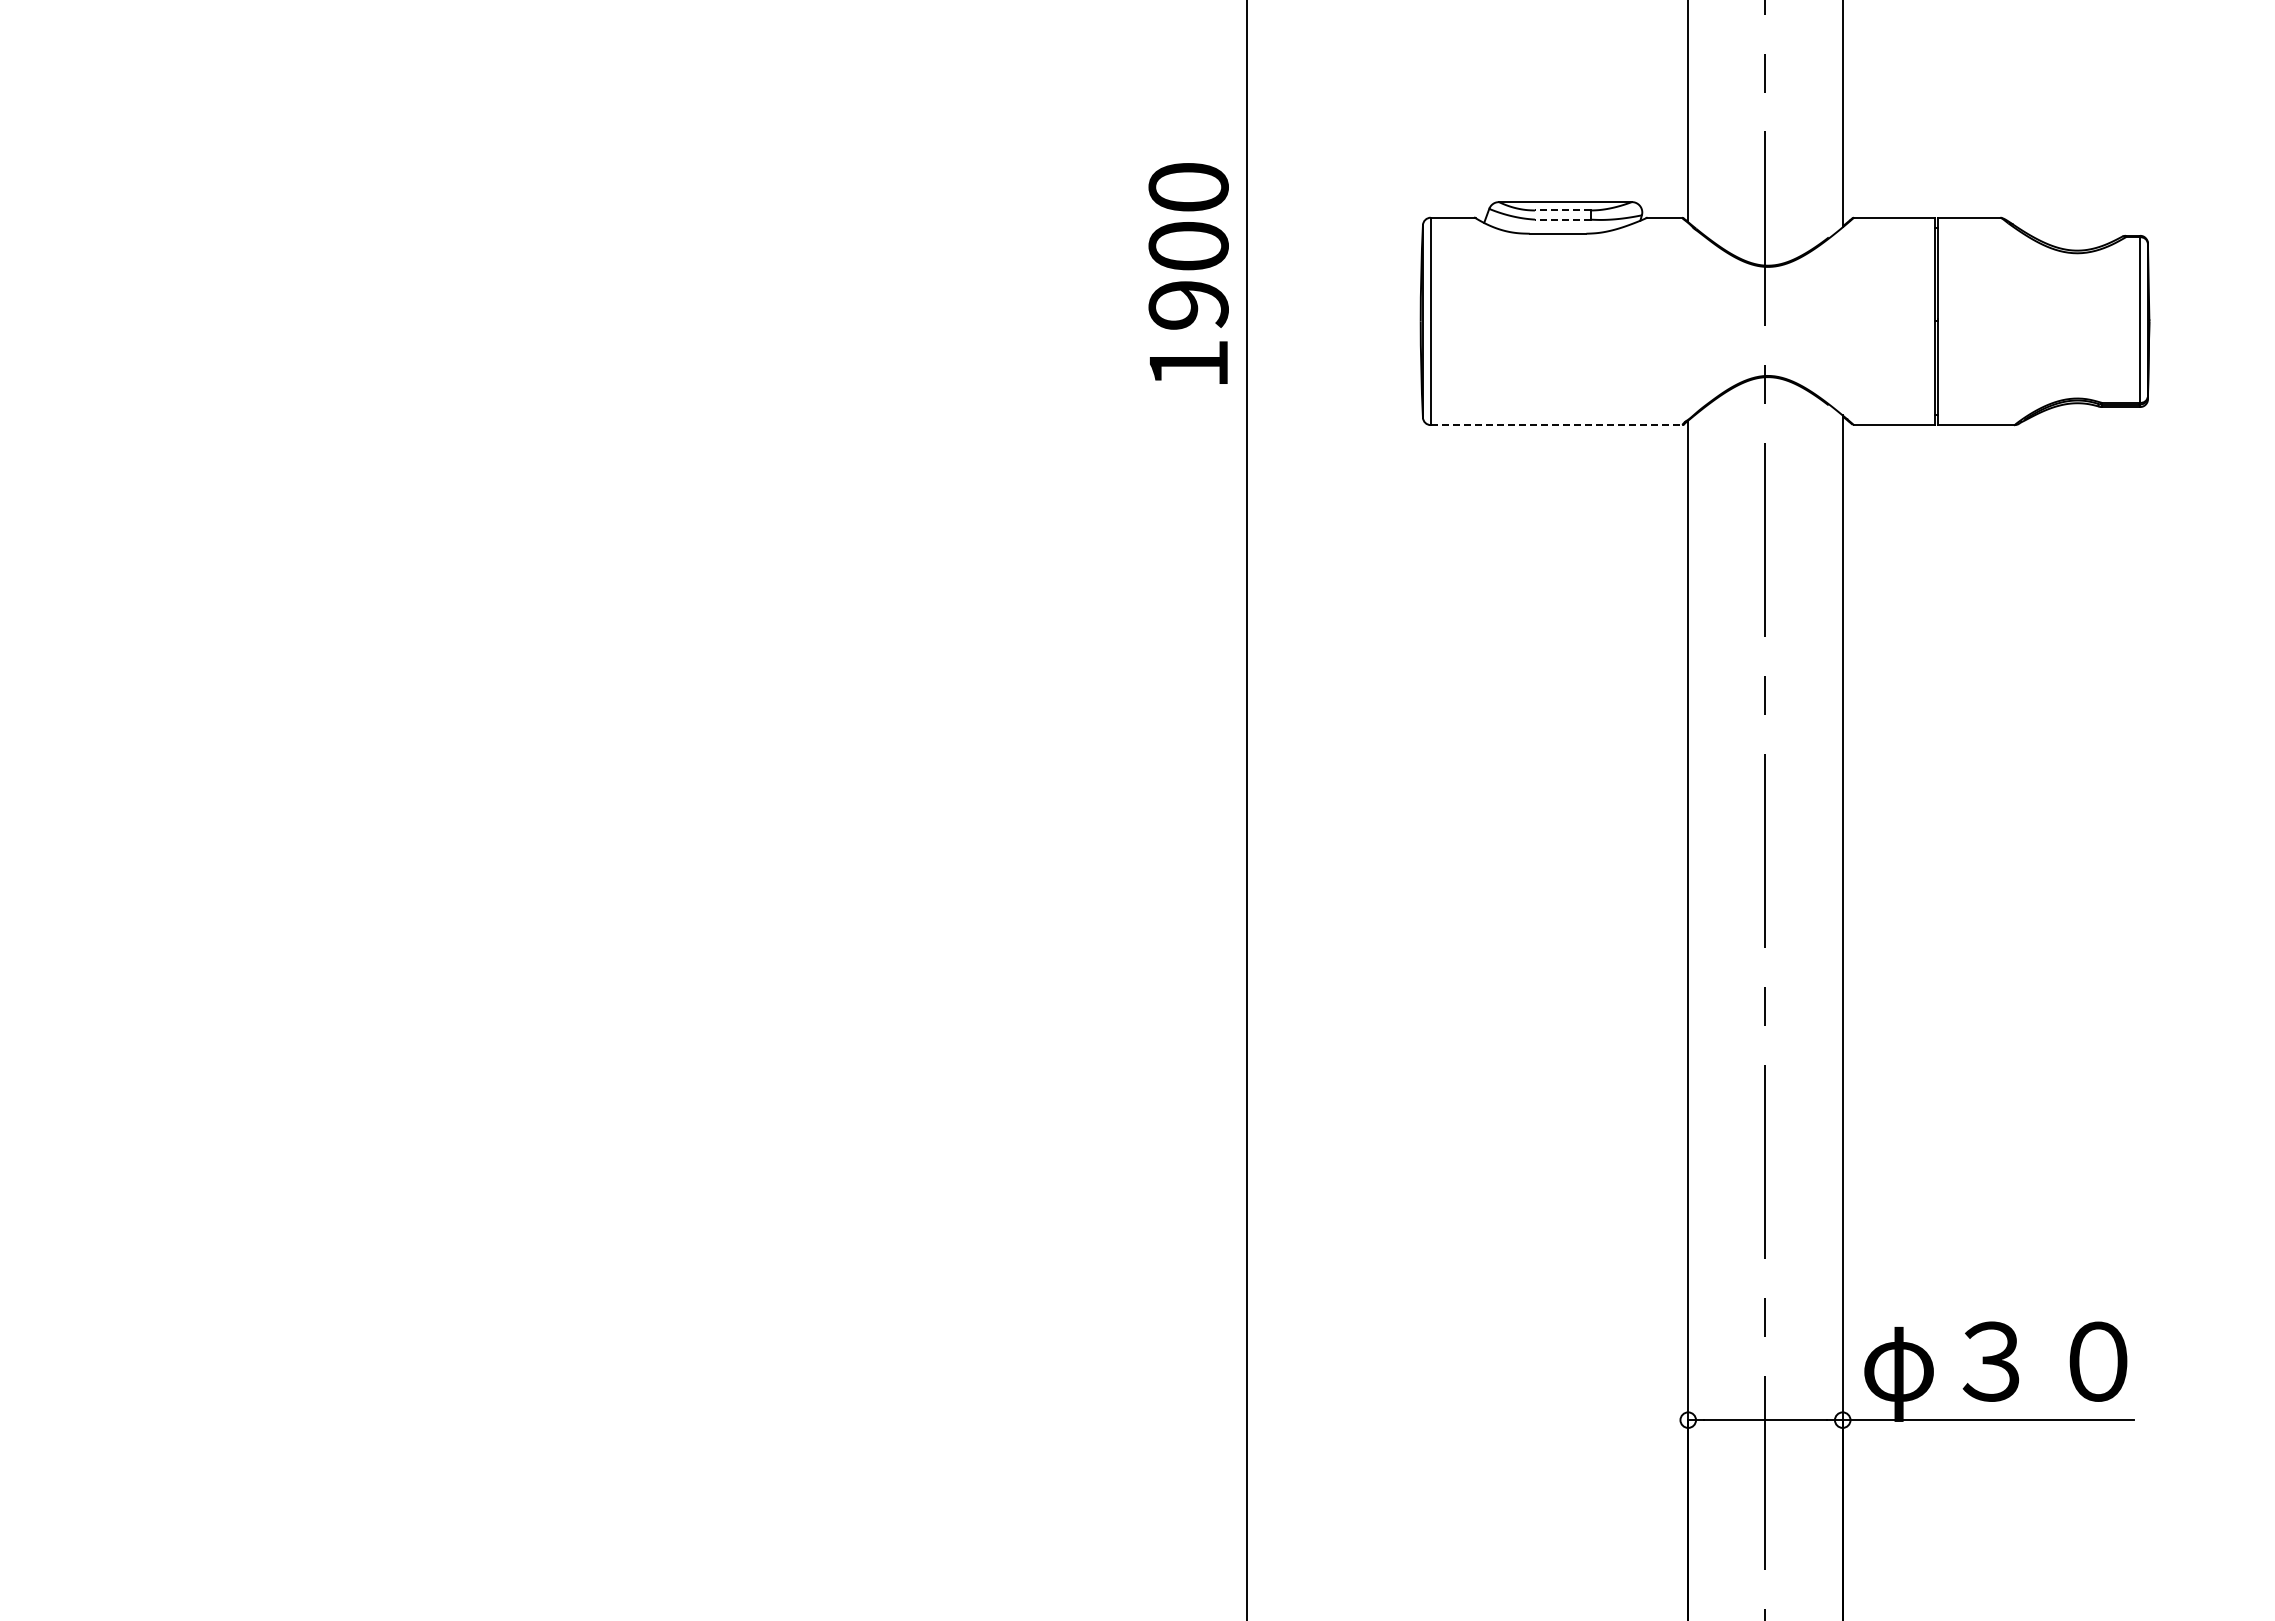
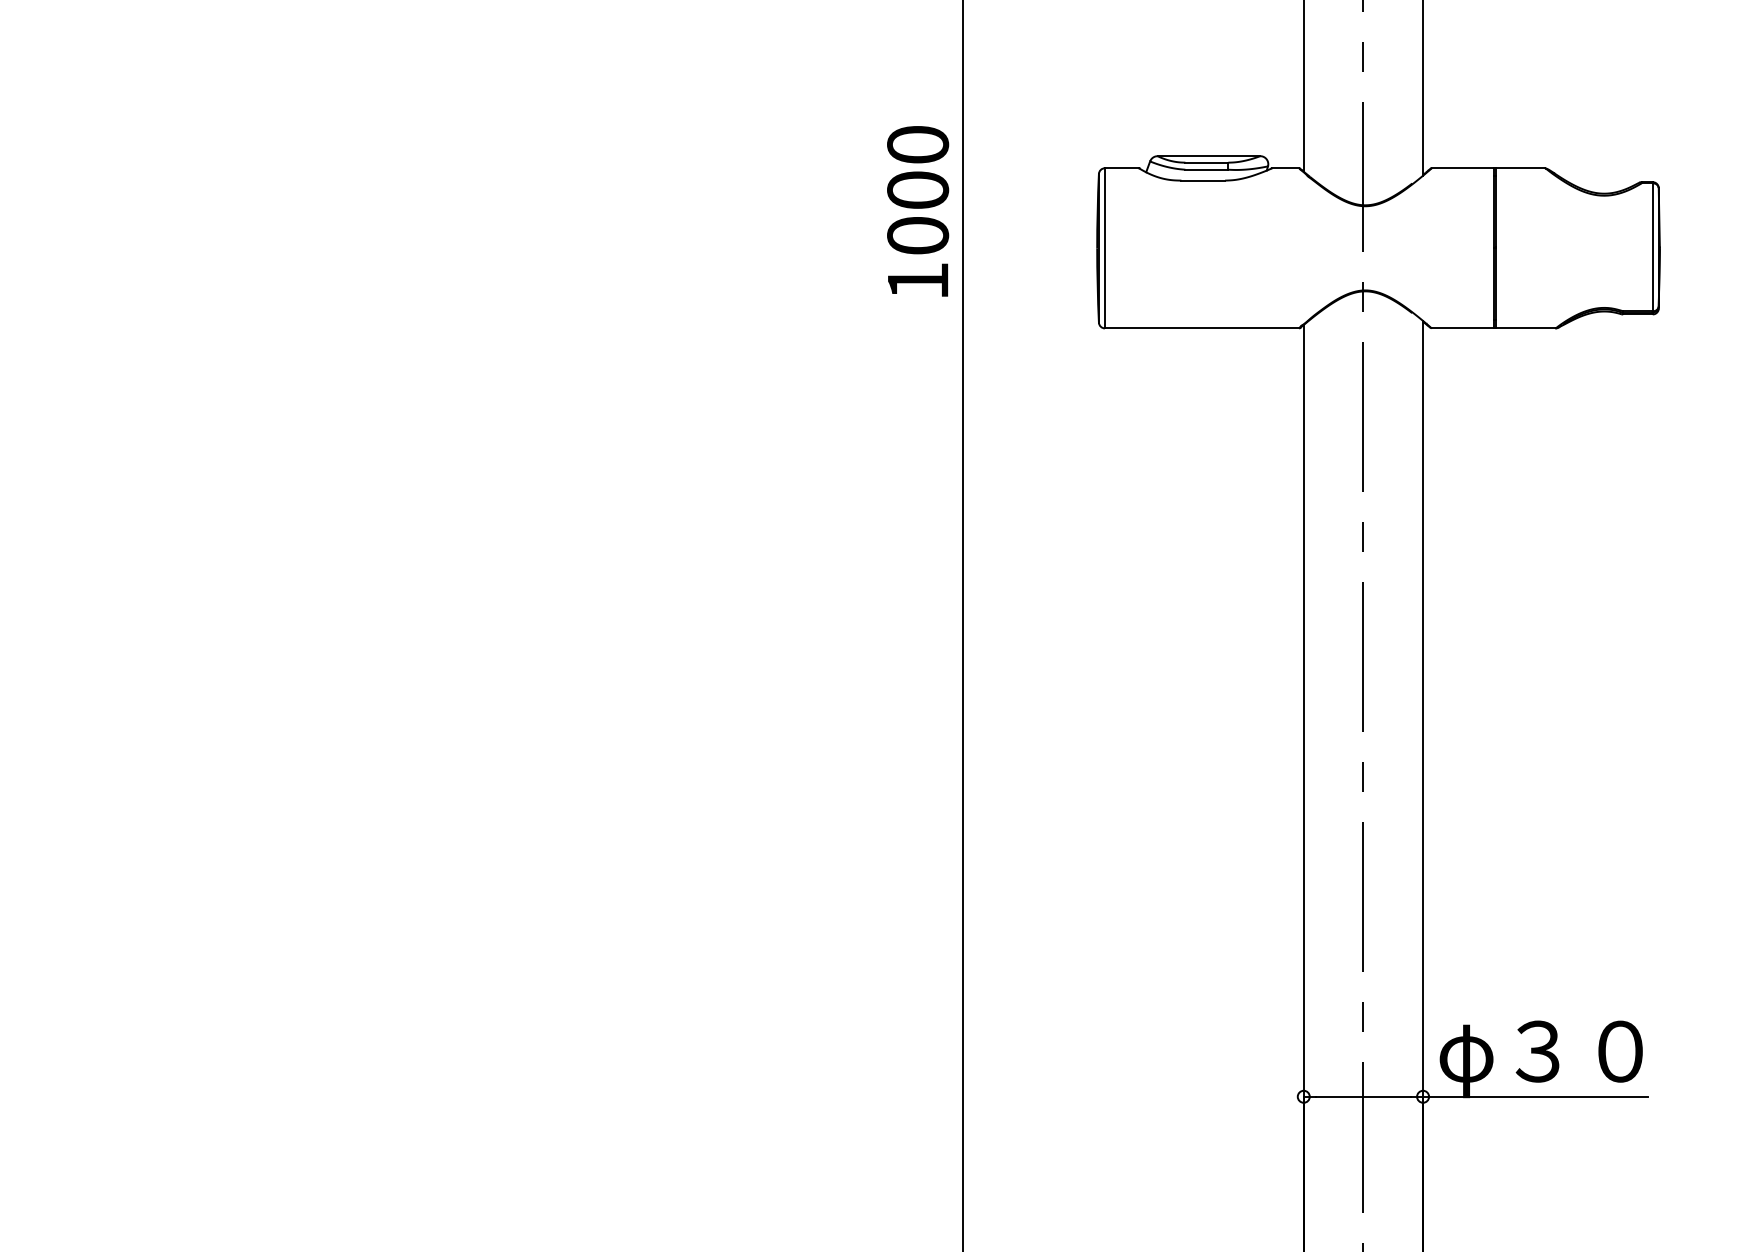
line: (1562, 210) -> (1206, 162), dashed -> solid
line: (1562, 219) -> (1206, 169), dashed -> solid
text: (1188, 304) -> (917, 235), 1900 -> 1000
line: (1556, 425) -> (1202, 328), dashed -> solid

